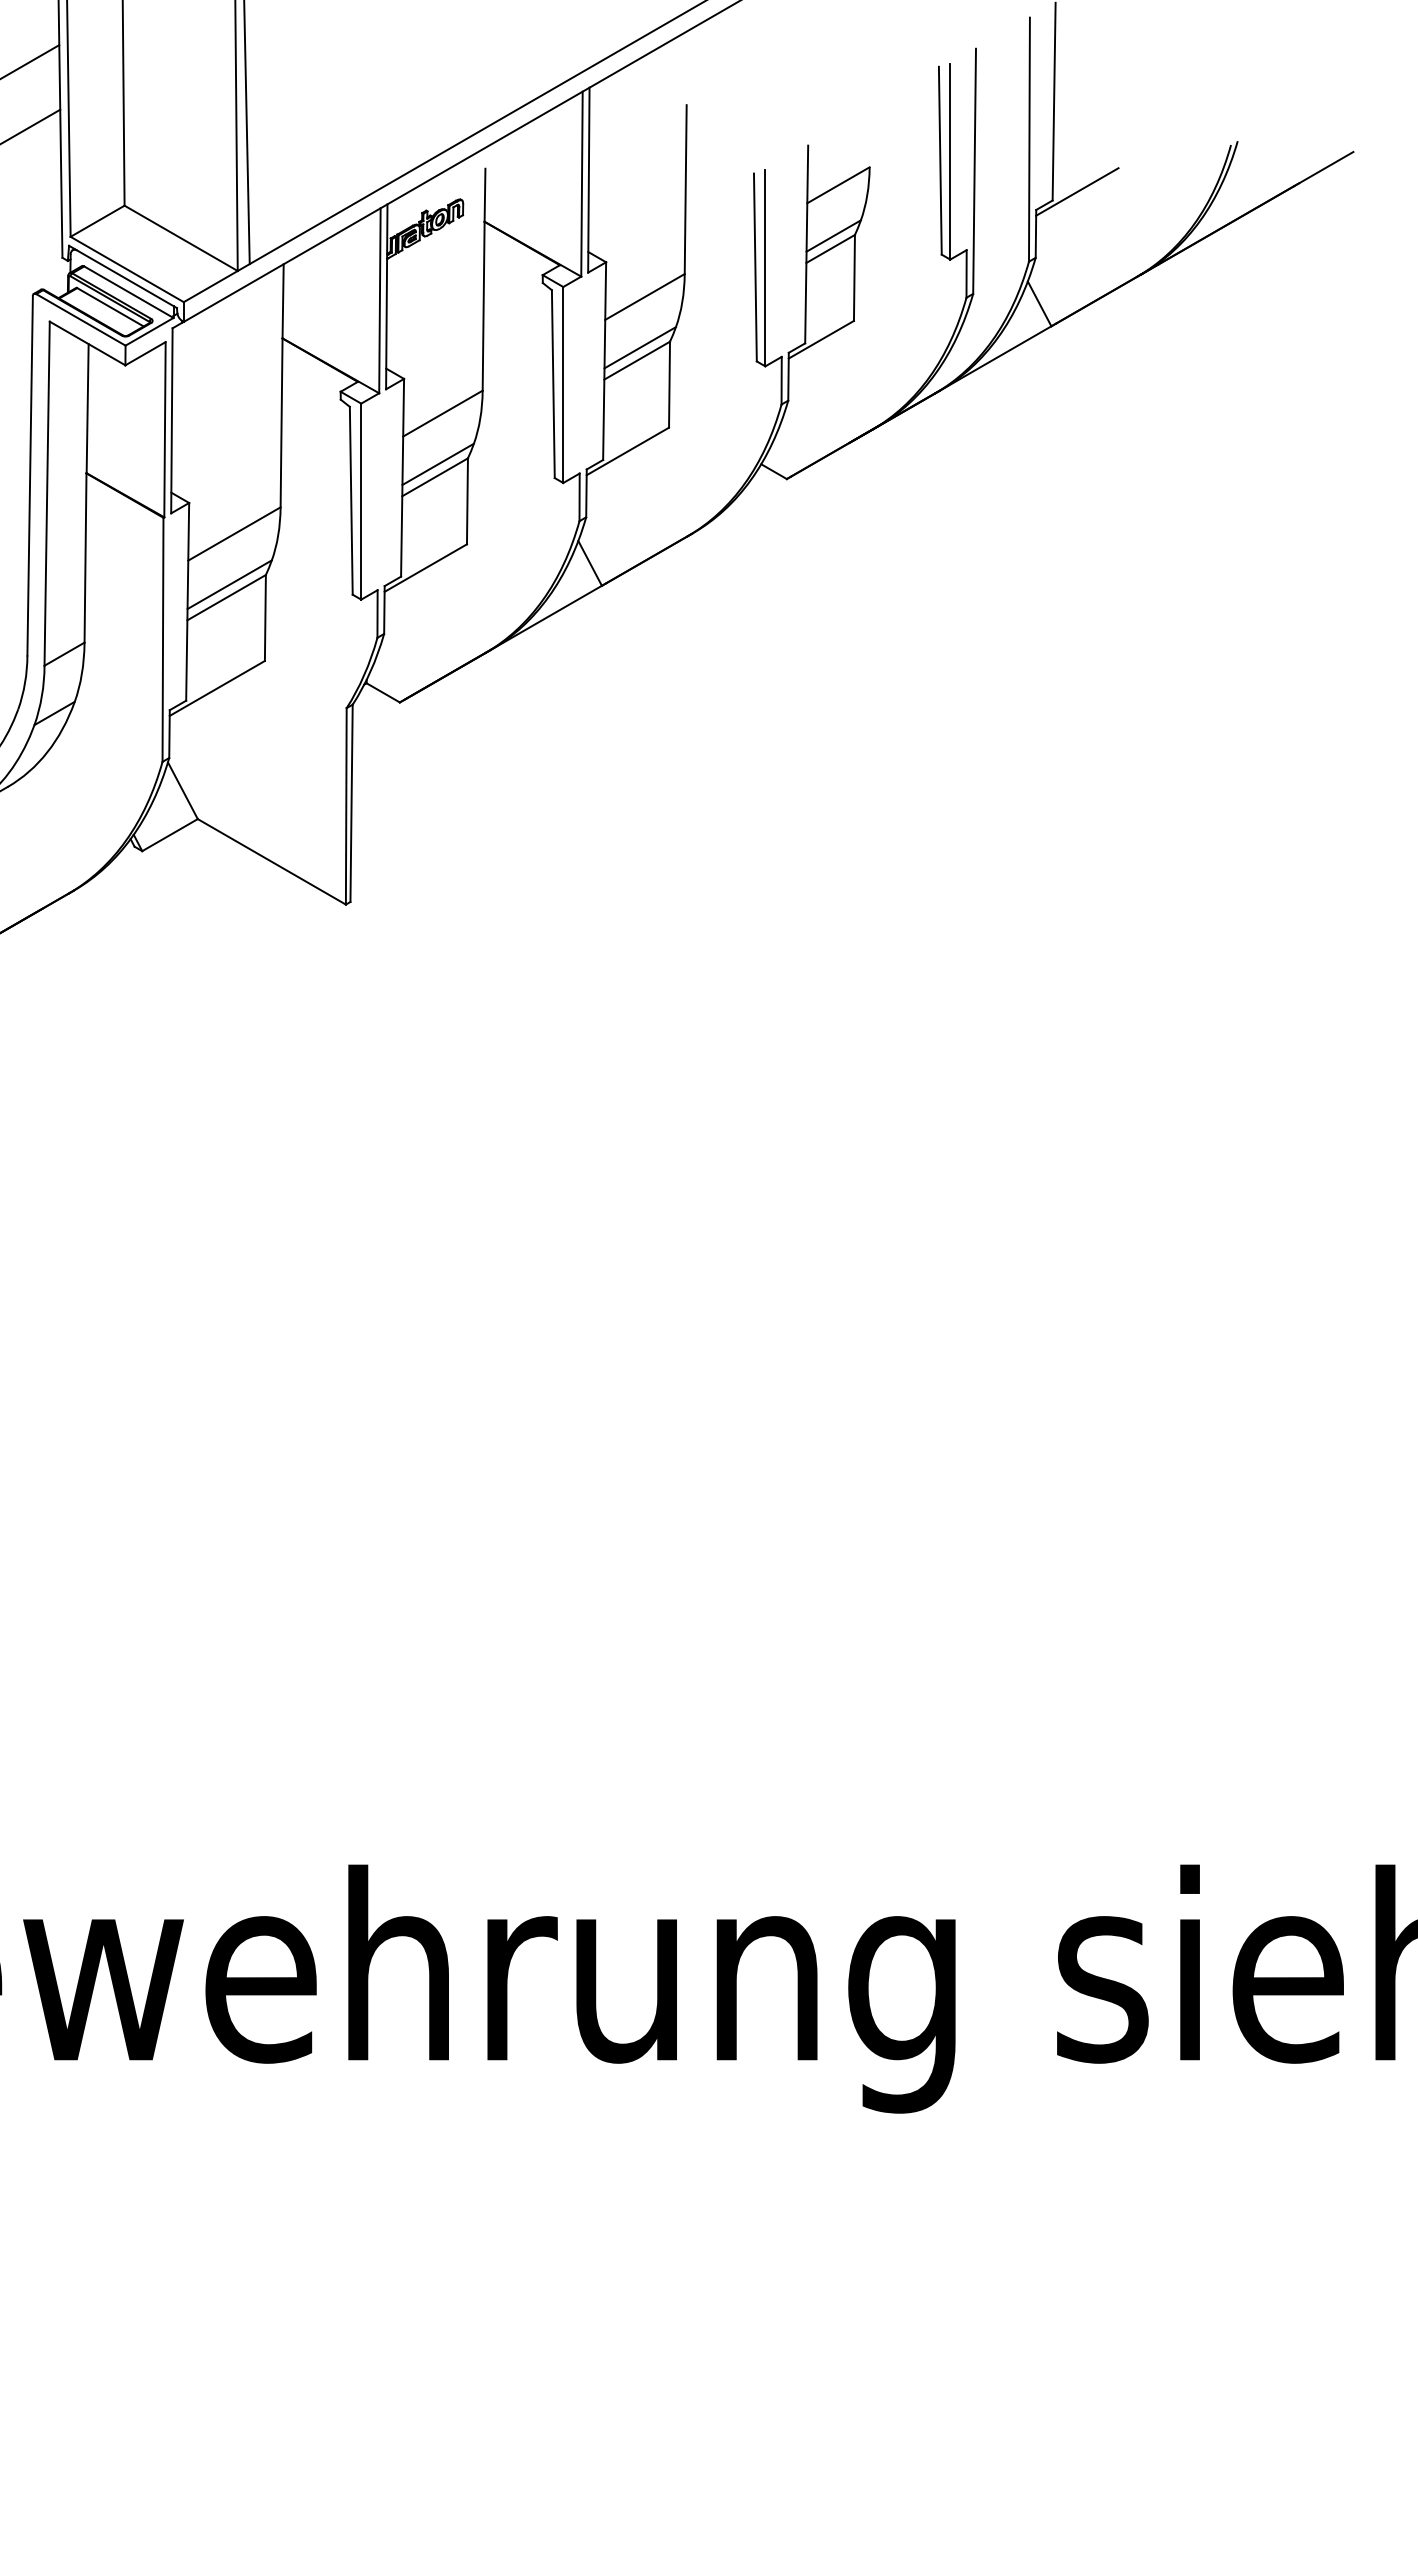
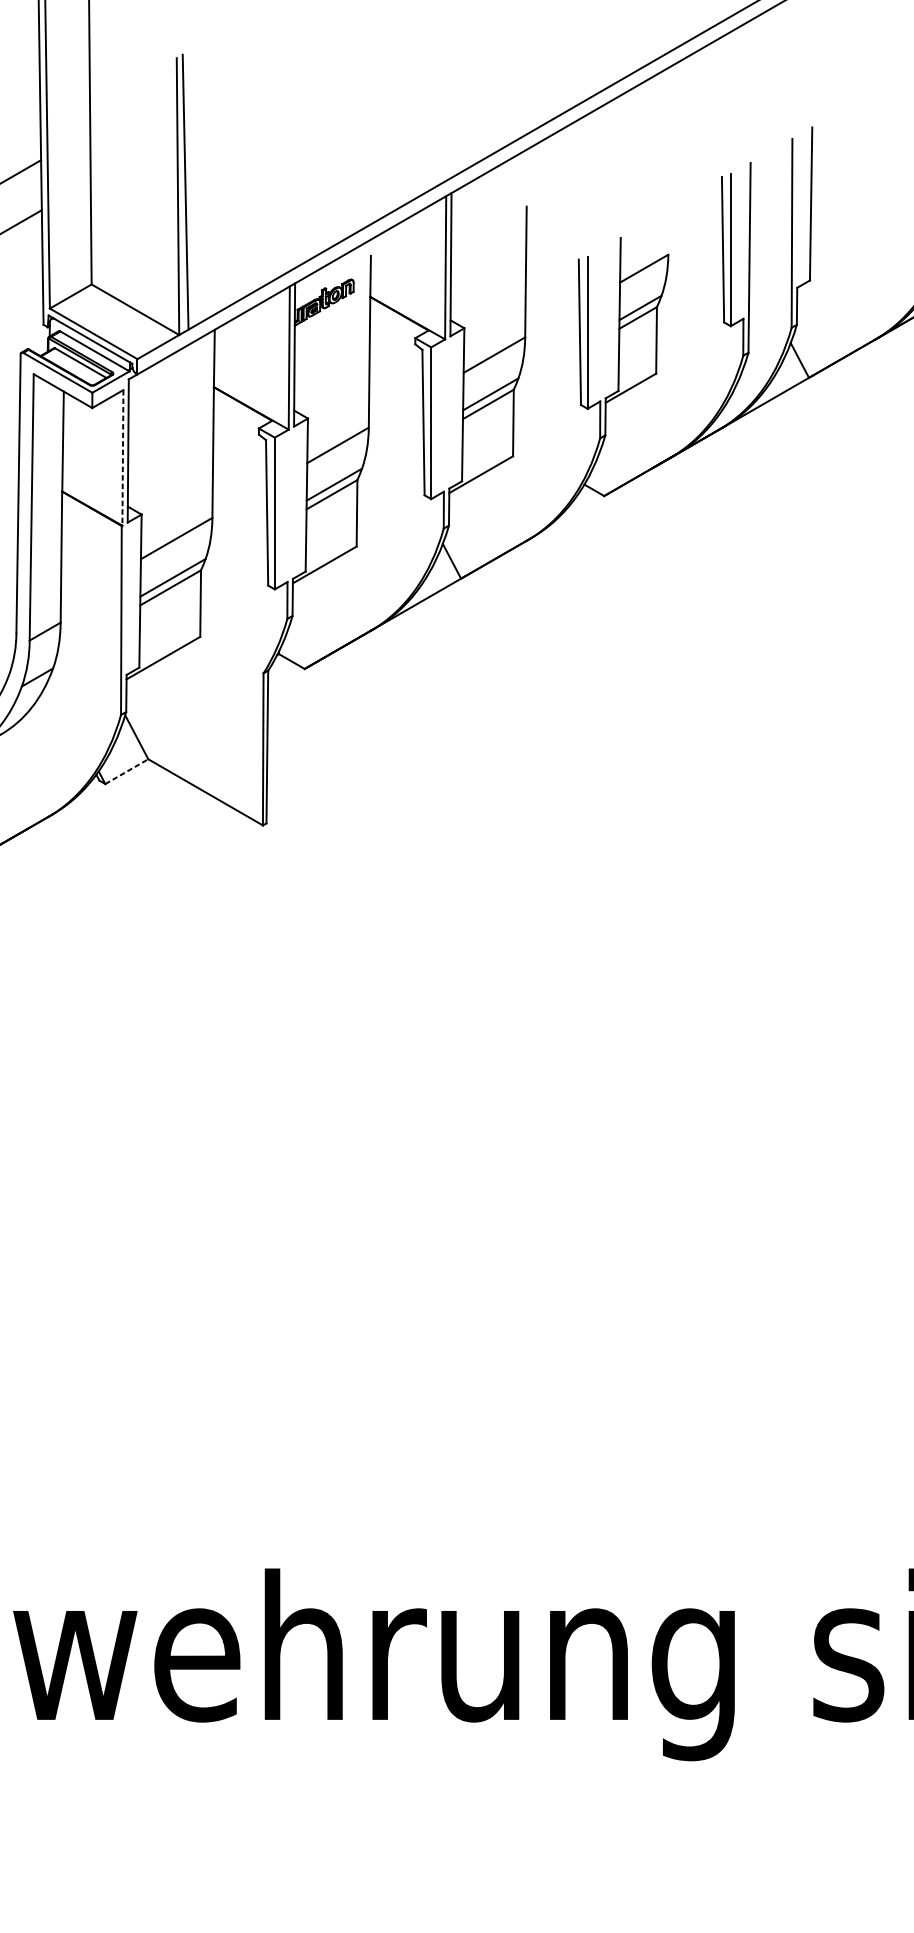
line: (1077, 191) -> (829, 273), removed
line: (164, 429) -> (122, 457), solid -> dashed
line: (170, 834) -> (127, 771), solid -> dashed

